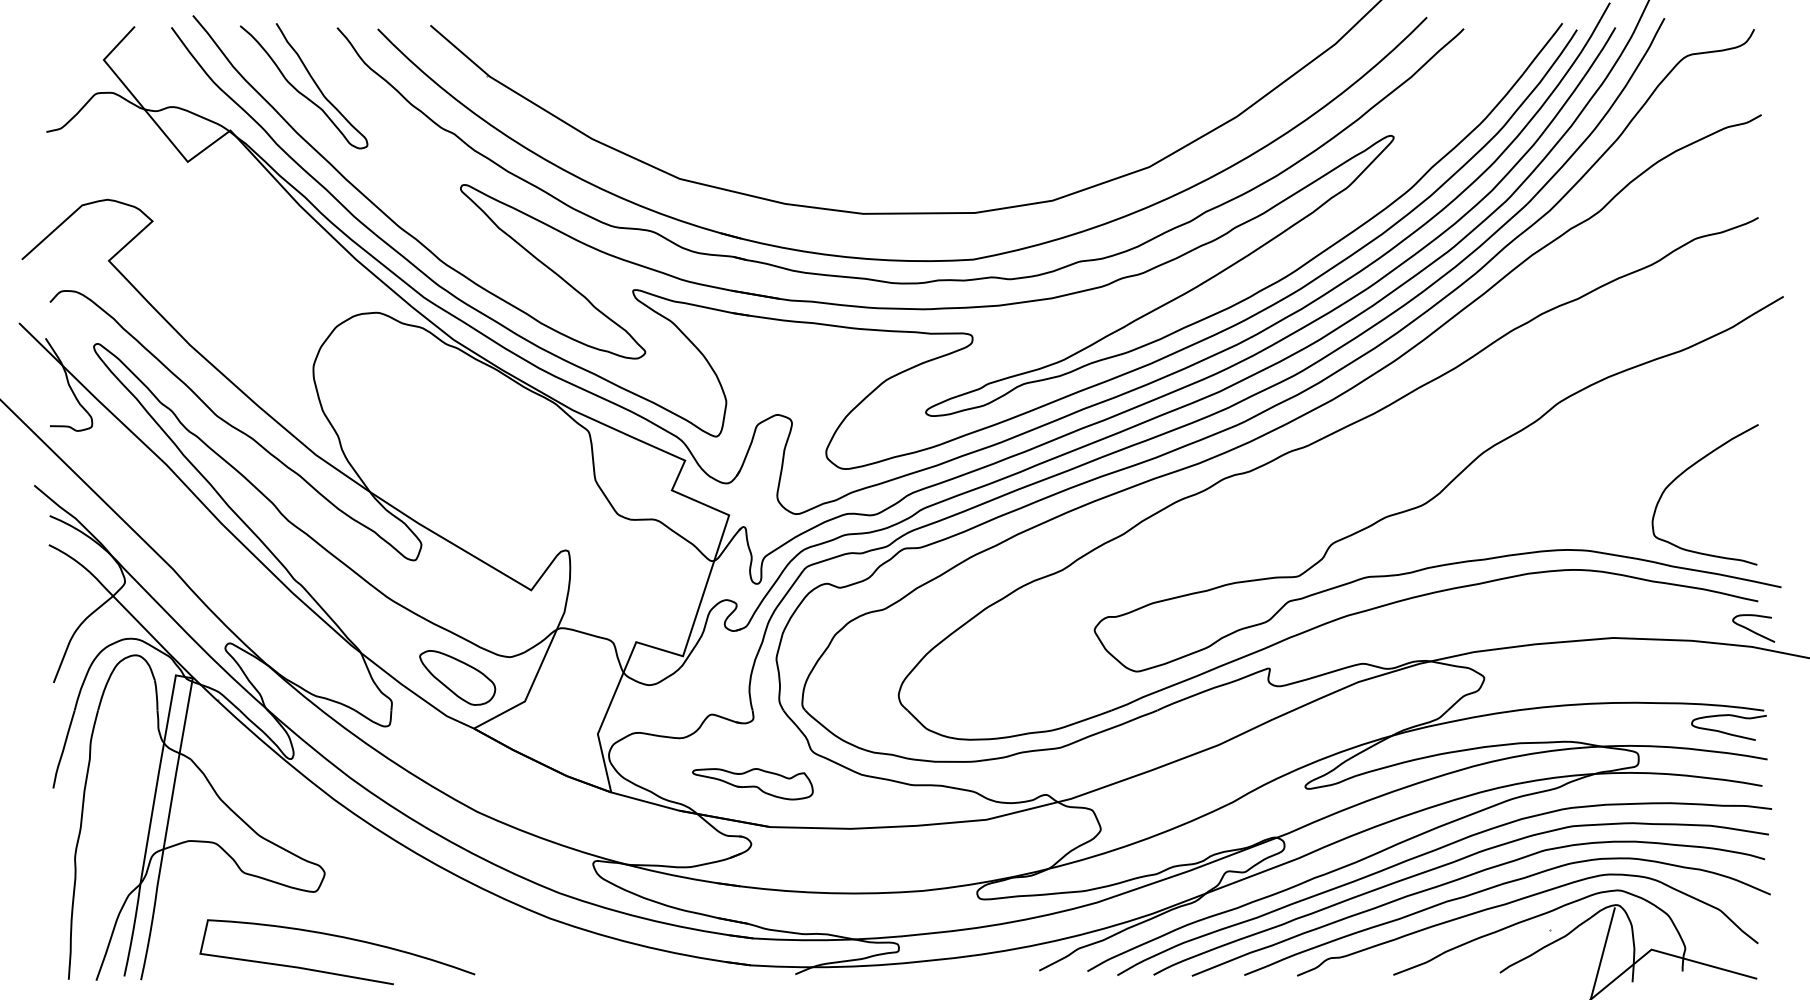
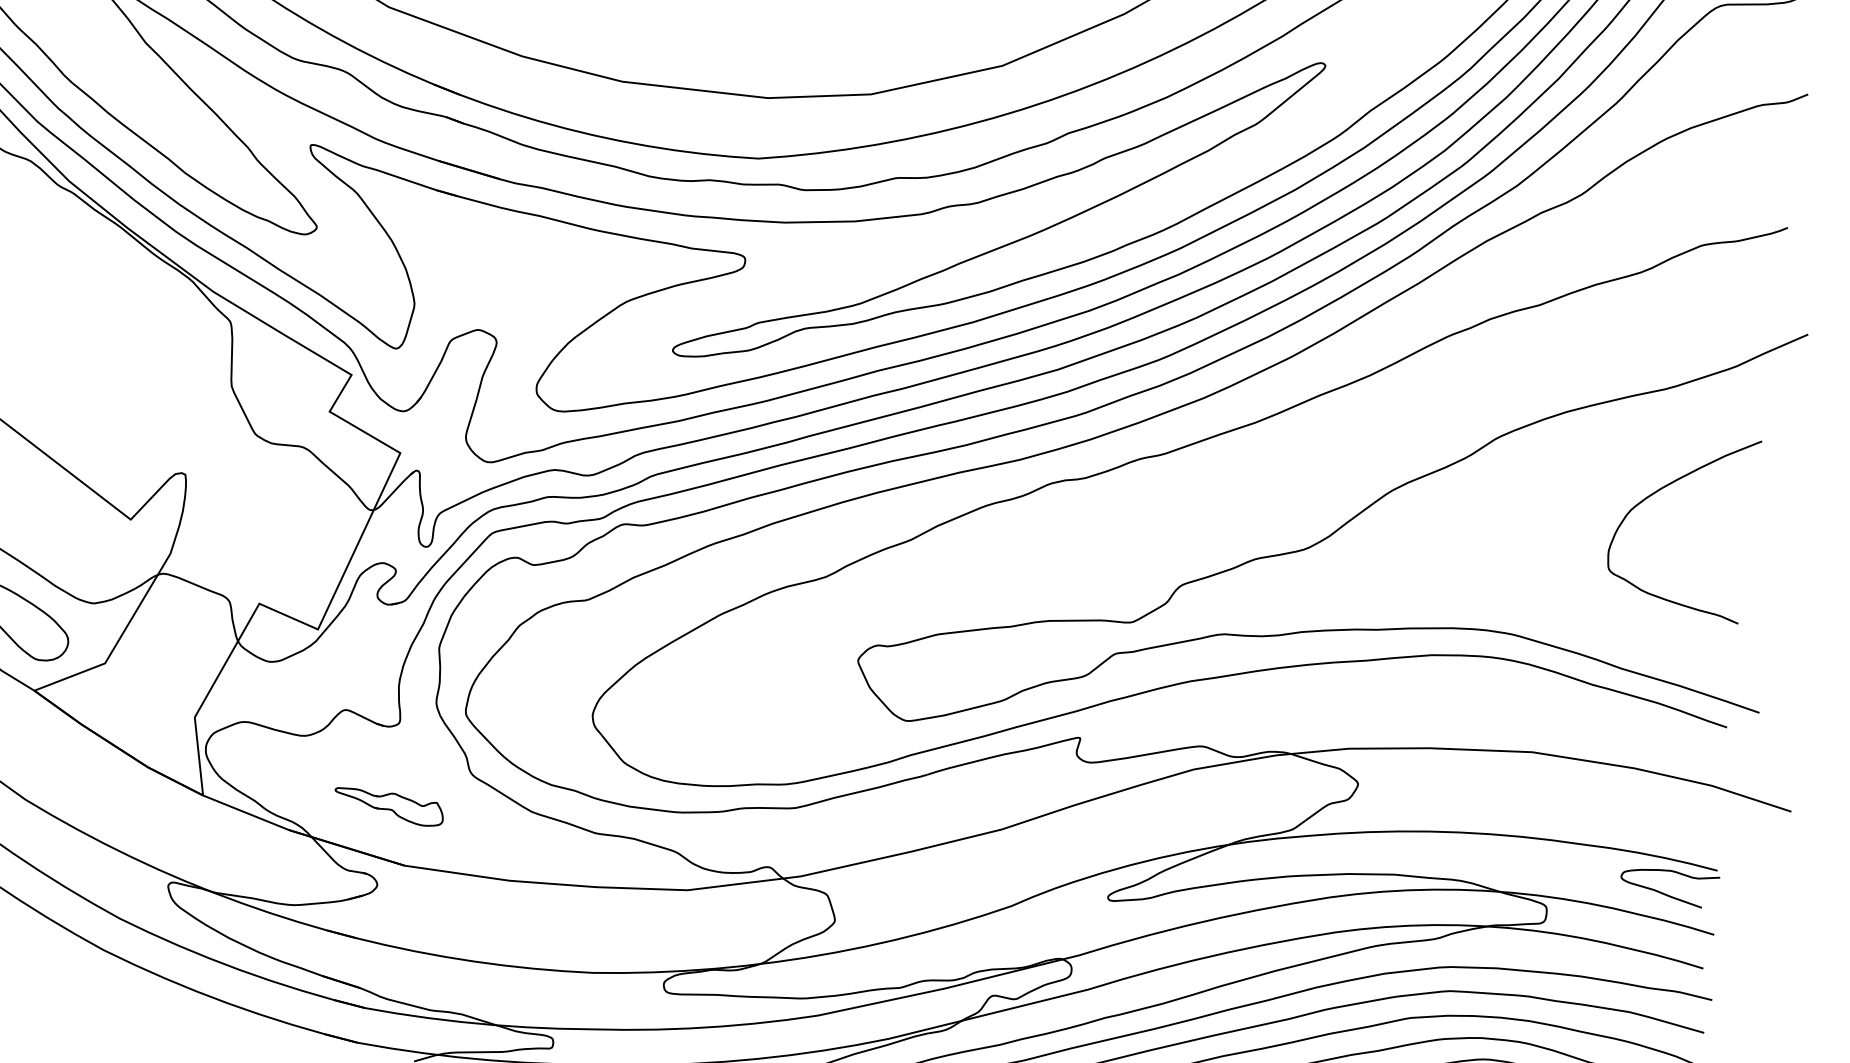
curve: (1687, 470) -> (1662, 489), moved
curve: (1753, 630) -> (1716, 764), removed
part: (752, 784) -> (388, 807), size x0.7

